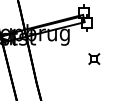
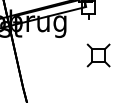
part: (94, 58) -> (99, 54), size x1.67

